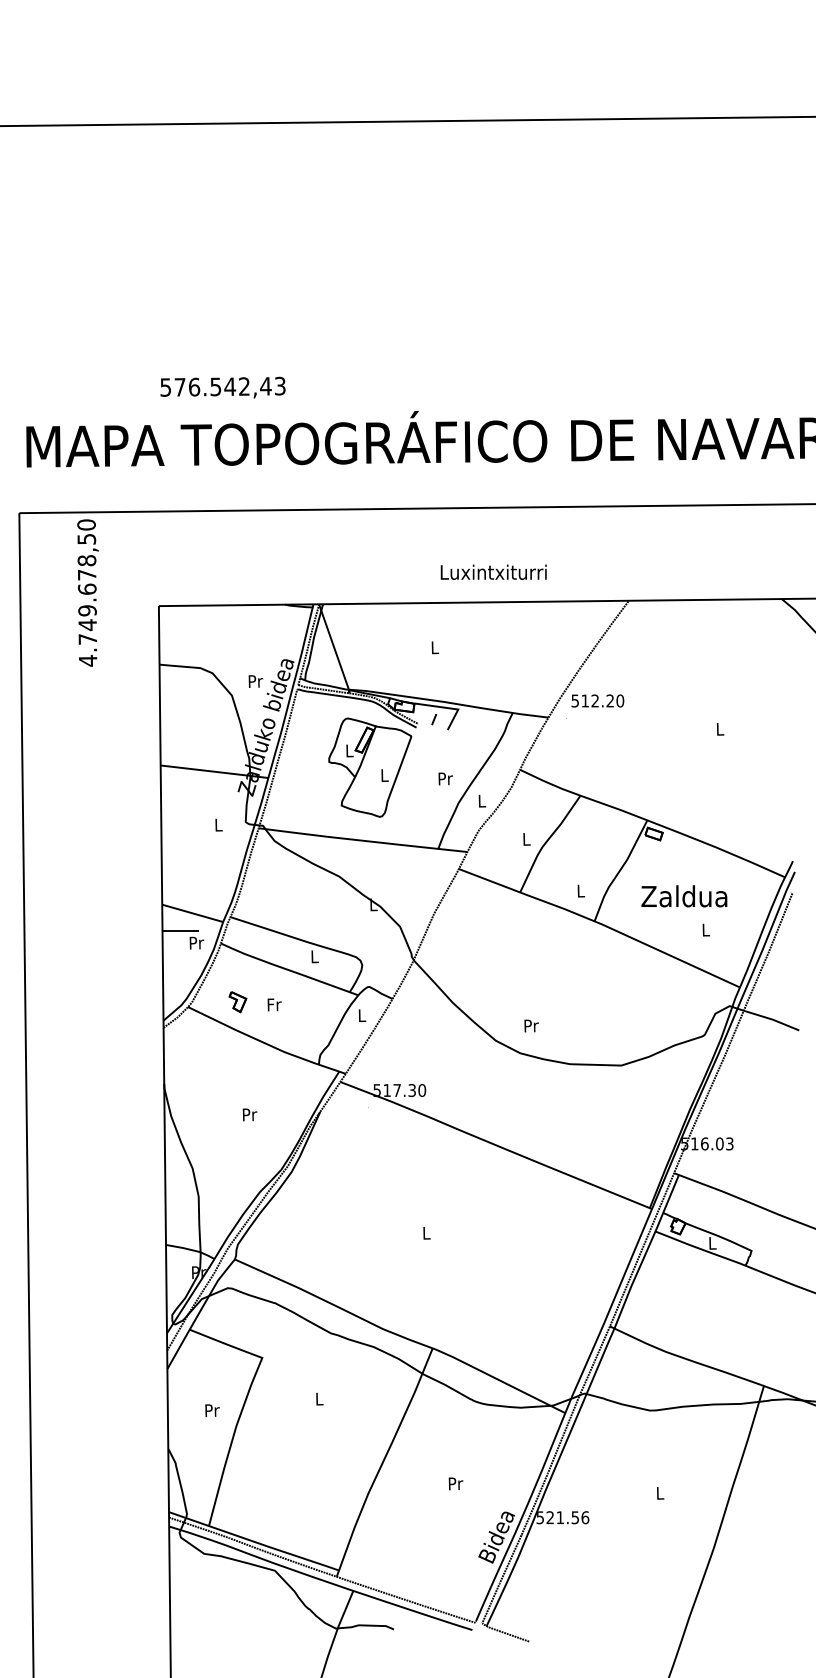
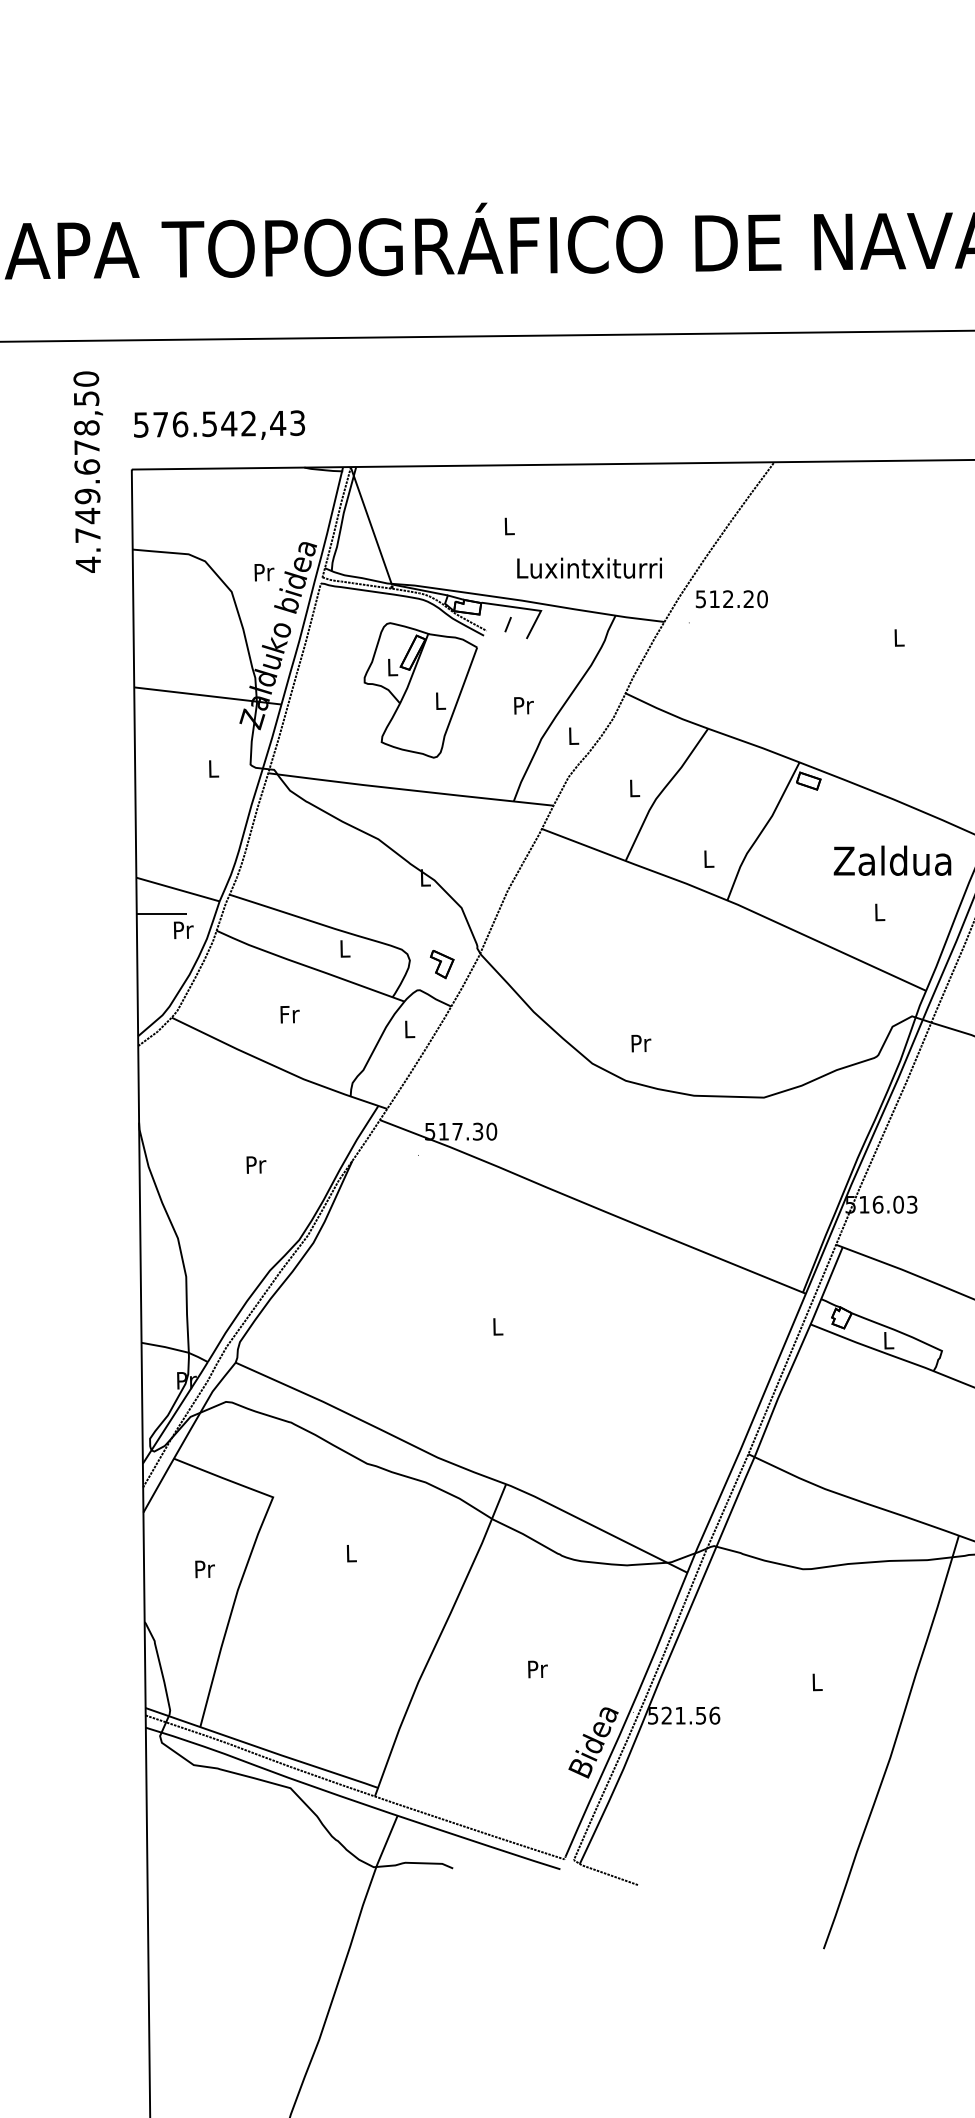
text: (222, 387) -> (218, 424), moved
text: (493, 571) -> (589, 567), moved
text: (87, 592) -> (87, 471), moved
text: (684, 896) -> (892, 861), moved
part: (237, 1002) -> (441, 964), moved

